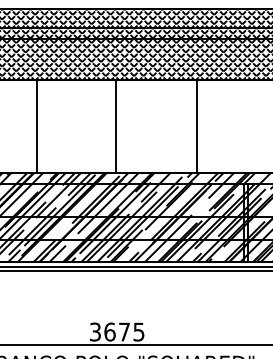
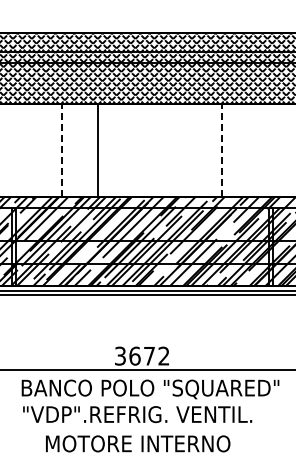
line: (37, 126) -> (62, 150), solid -> dashed
line: (116, 126) -> (98, 150), moved
line: (197, 126) -> (222, 150), solid -> dashed
text: (138, 331) -> (163, 355), 3675 -> 3672

